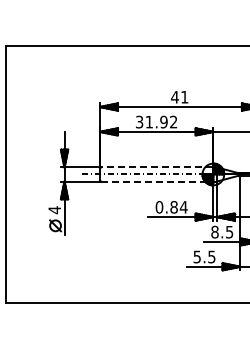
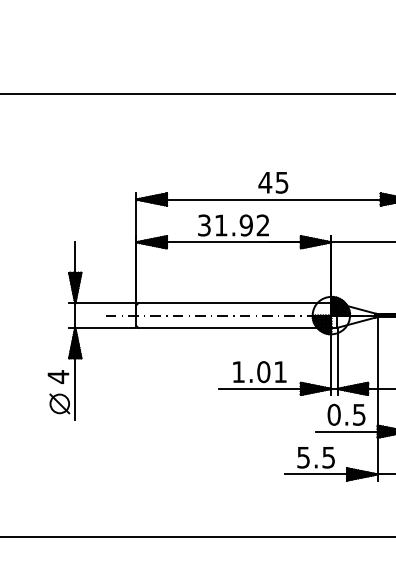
text: (184, 97) -> (281, 183), 41 -> 45
line: (156, 167) -> (233, 303), dashed -> solid
line: (157, 181) -> (235, 327), dashed -> solid
text: (171, 207) -> (259, 372), 0.84 -> 1.01
text: (214, 232) -> (333, 415), 8.5 -> 0.5

